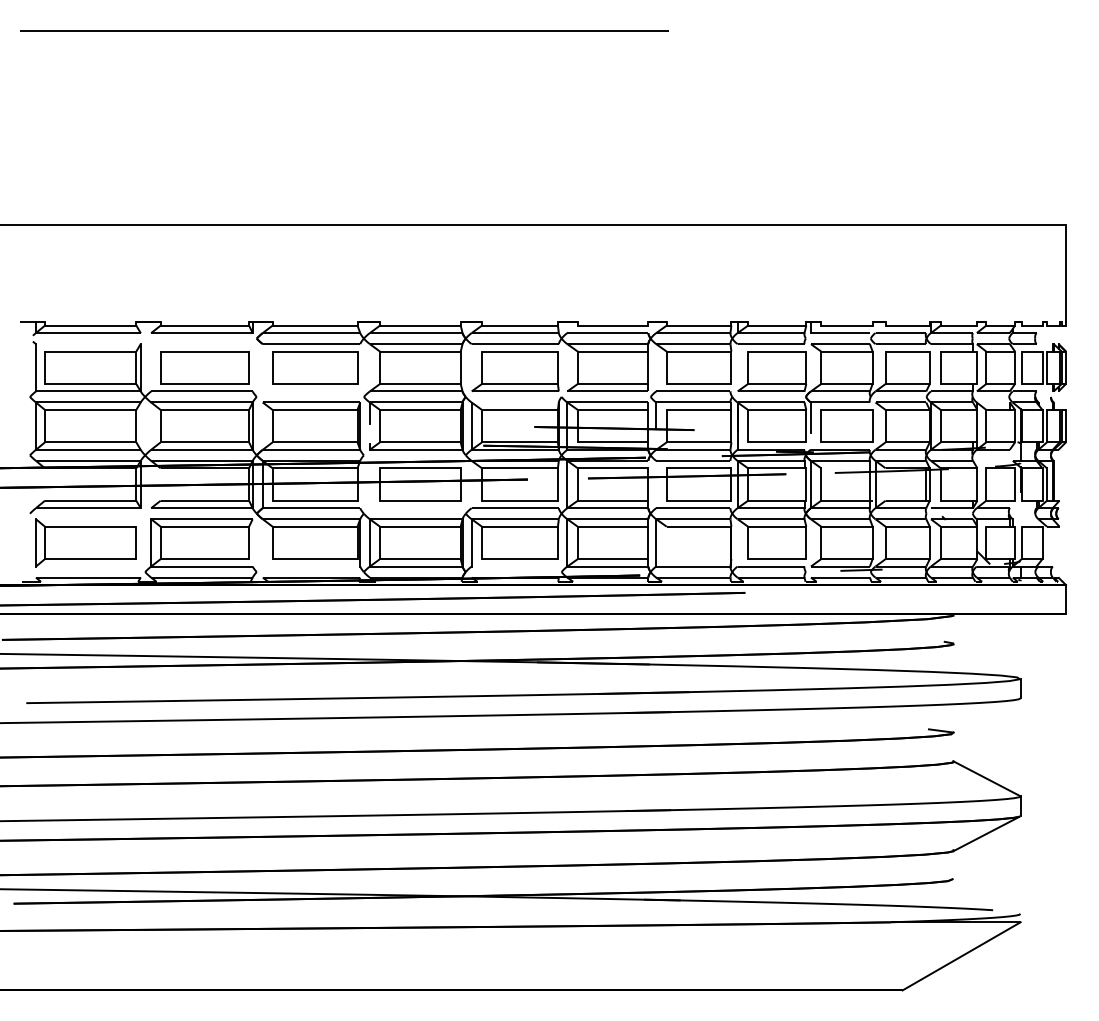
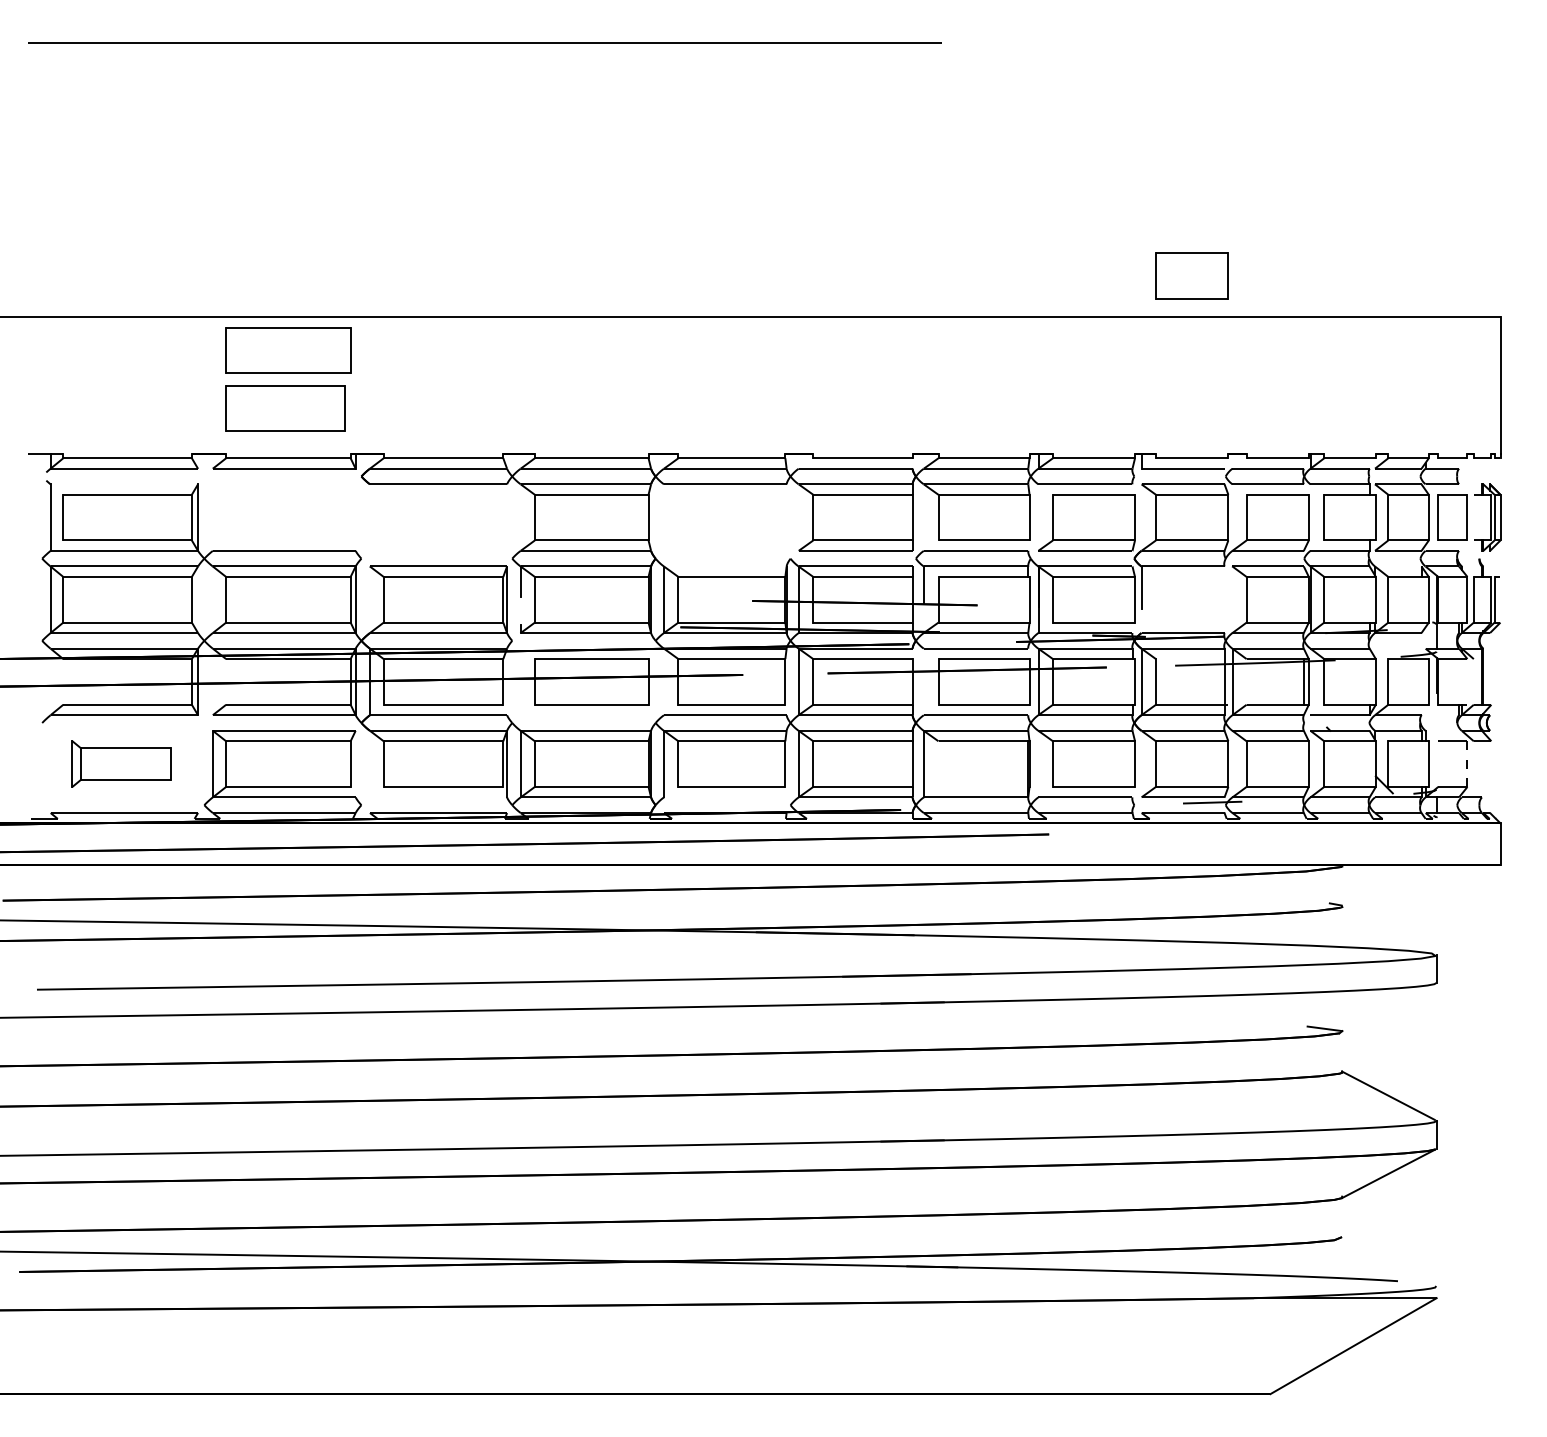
part: (204, 367) -> (288, 350), moved
part: (315, 367) -> (285, 408), moved
line: (1046, 367) -> (1473, 517), removed
part: (515, 371) -> (725, 522), removed
part: (846, 425) -> (1191, 275), moved
line: (1065, 425) -> (1500, 599), removed
line: (1042, 484) -> (1467, 681), removed
line: (1046, 484) -> (1473, 681), removed
part: (86, 542) -> (121, 763), size x0.7
line: (1021, 542) -> (1438, 763), removed
line: (1042, 543) -> (1467, 764), solid -> dashed

